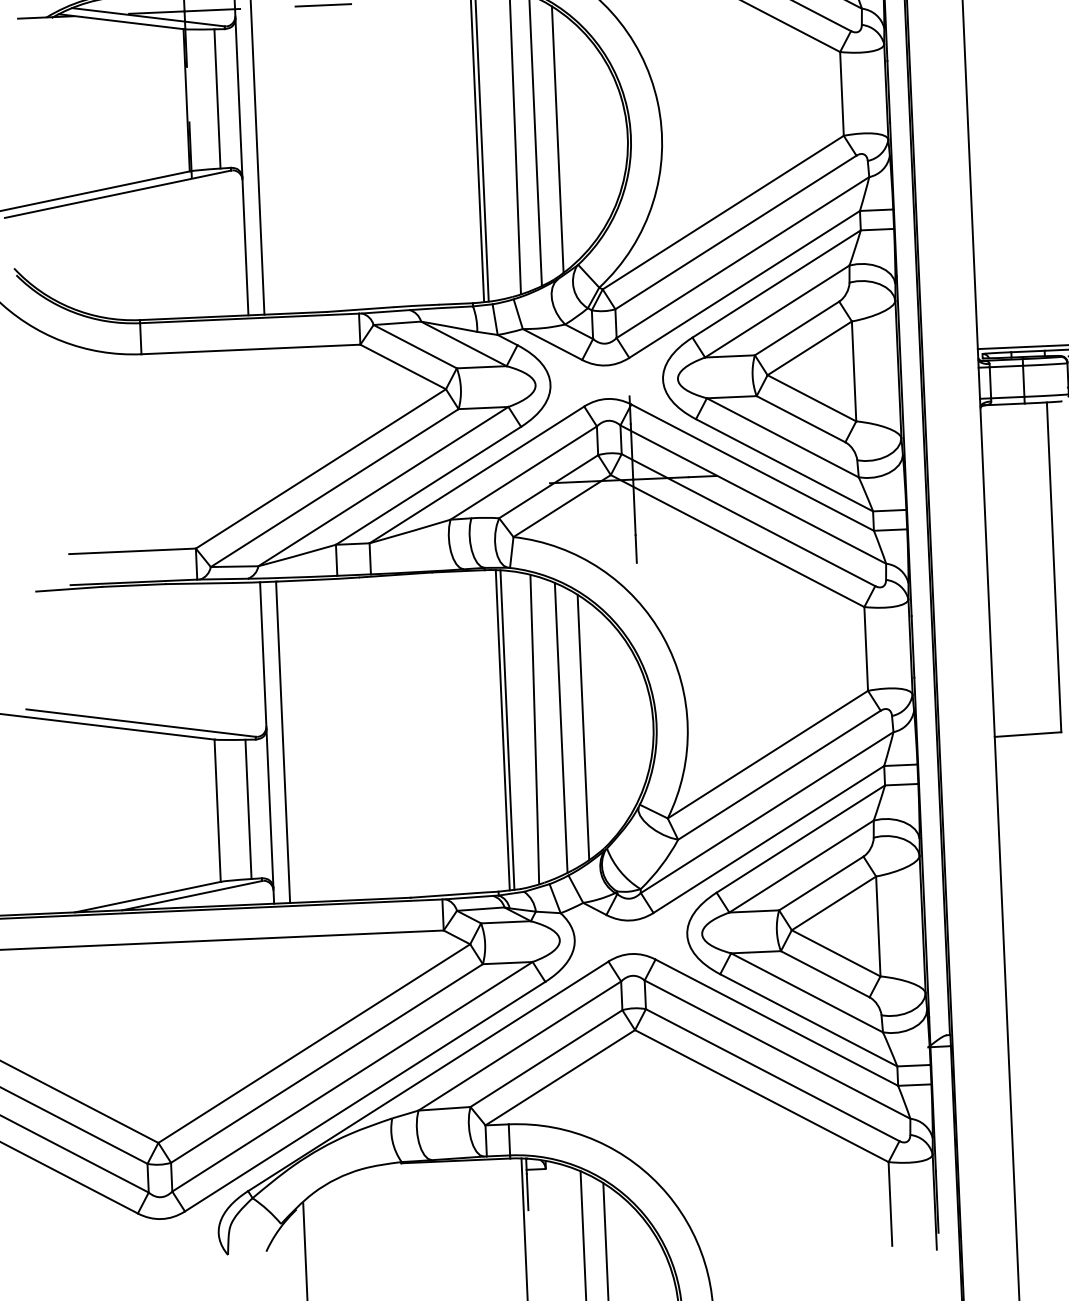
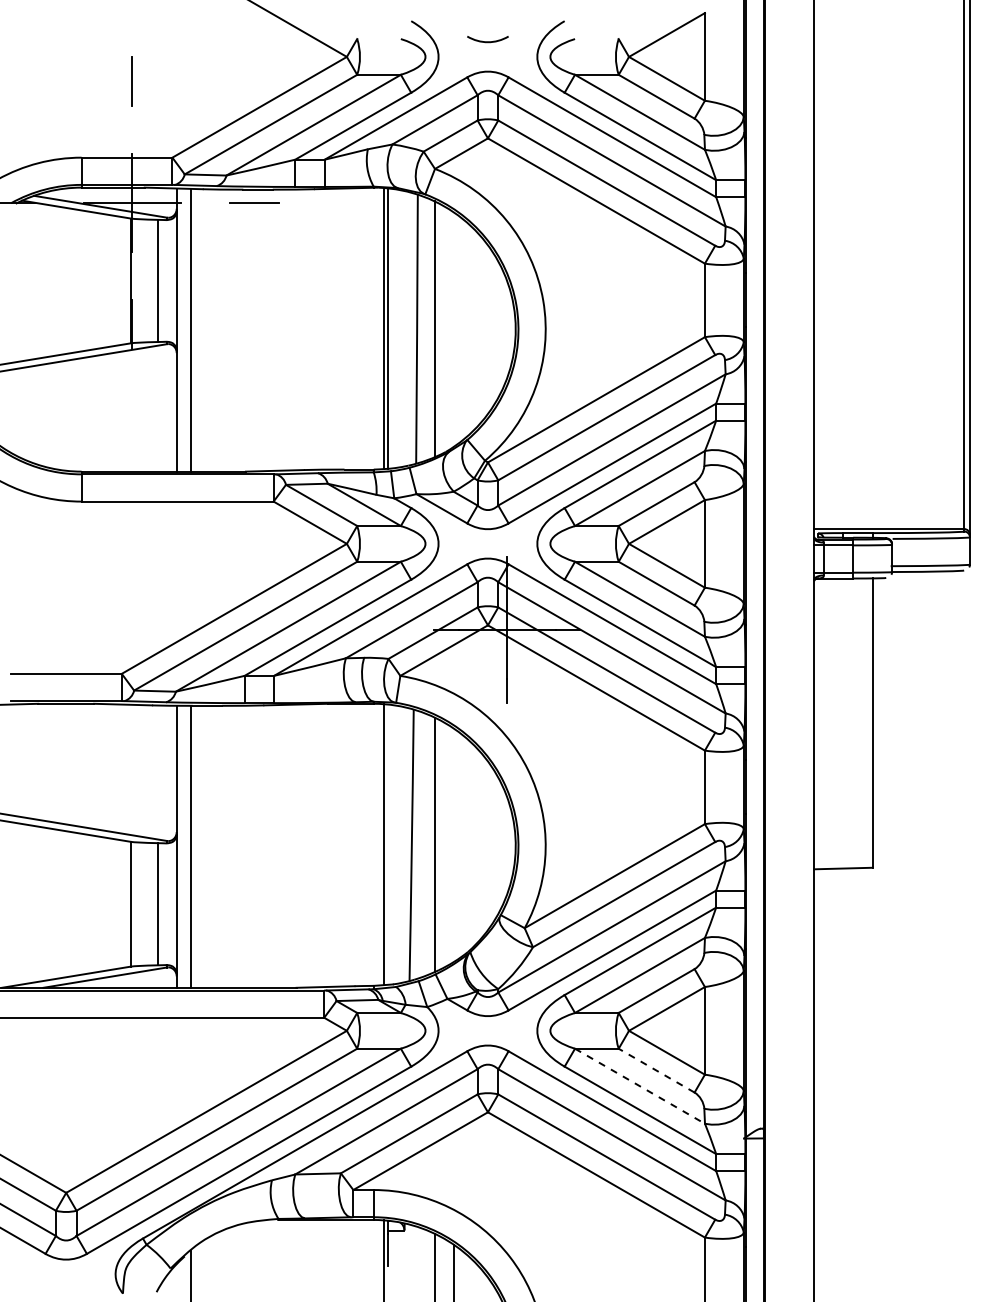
line: (557, 139) -> (454, 329), removed
line: (583, 726) -> (454, 844), removed
line: (507, 729) -> (387, 844), removed
line: (825, 974) -> (656, 1070), solid -> dashed
line: (807, 993) -> (640, 1086), solid -> dashed

